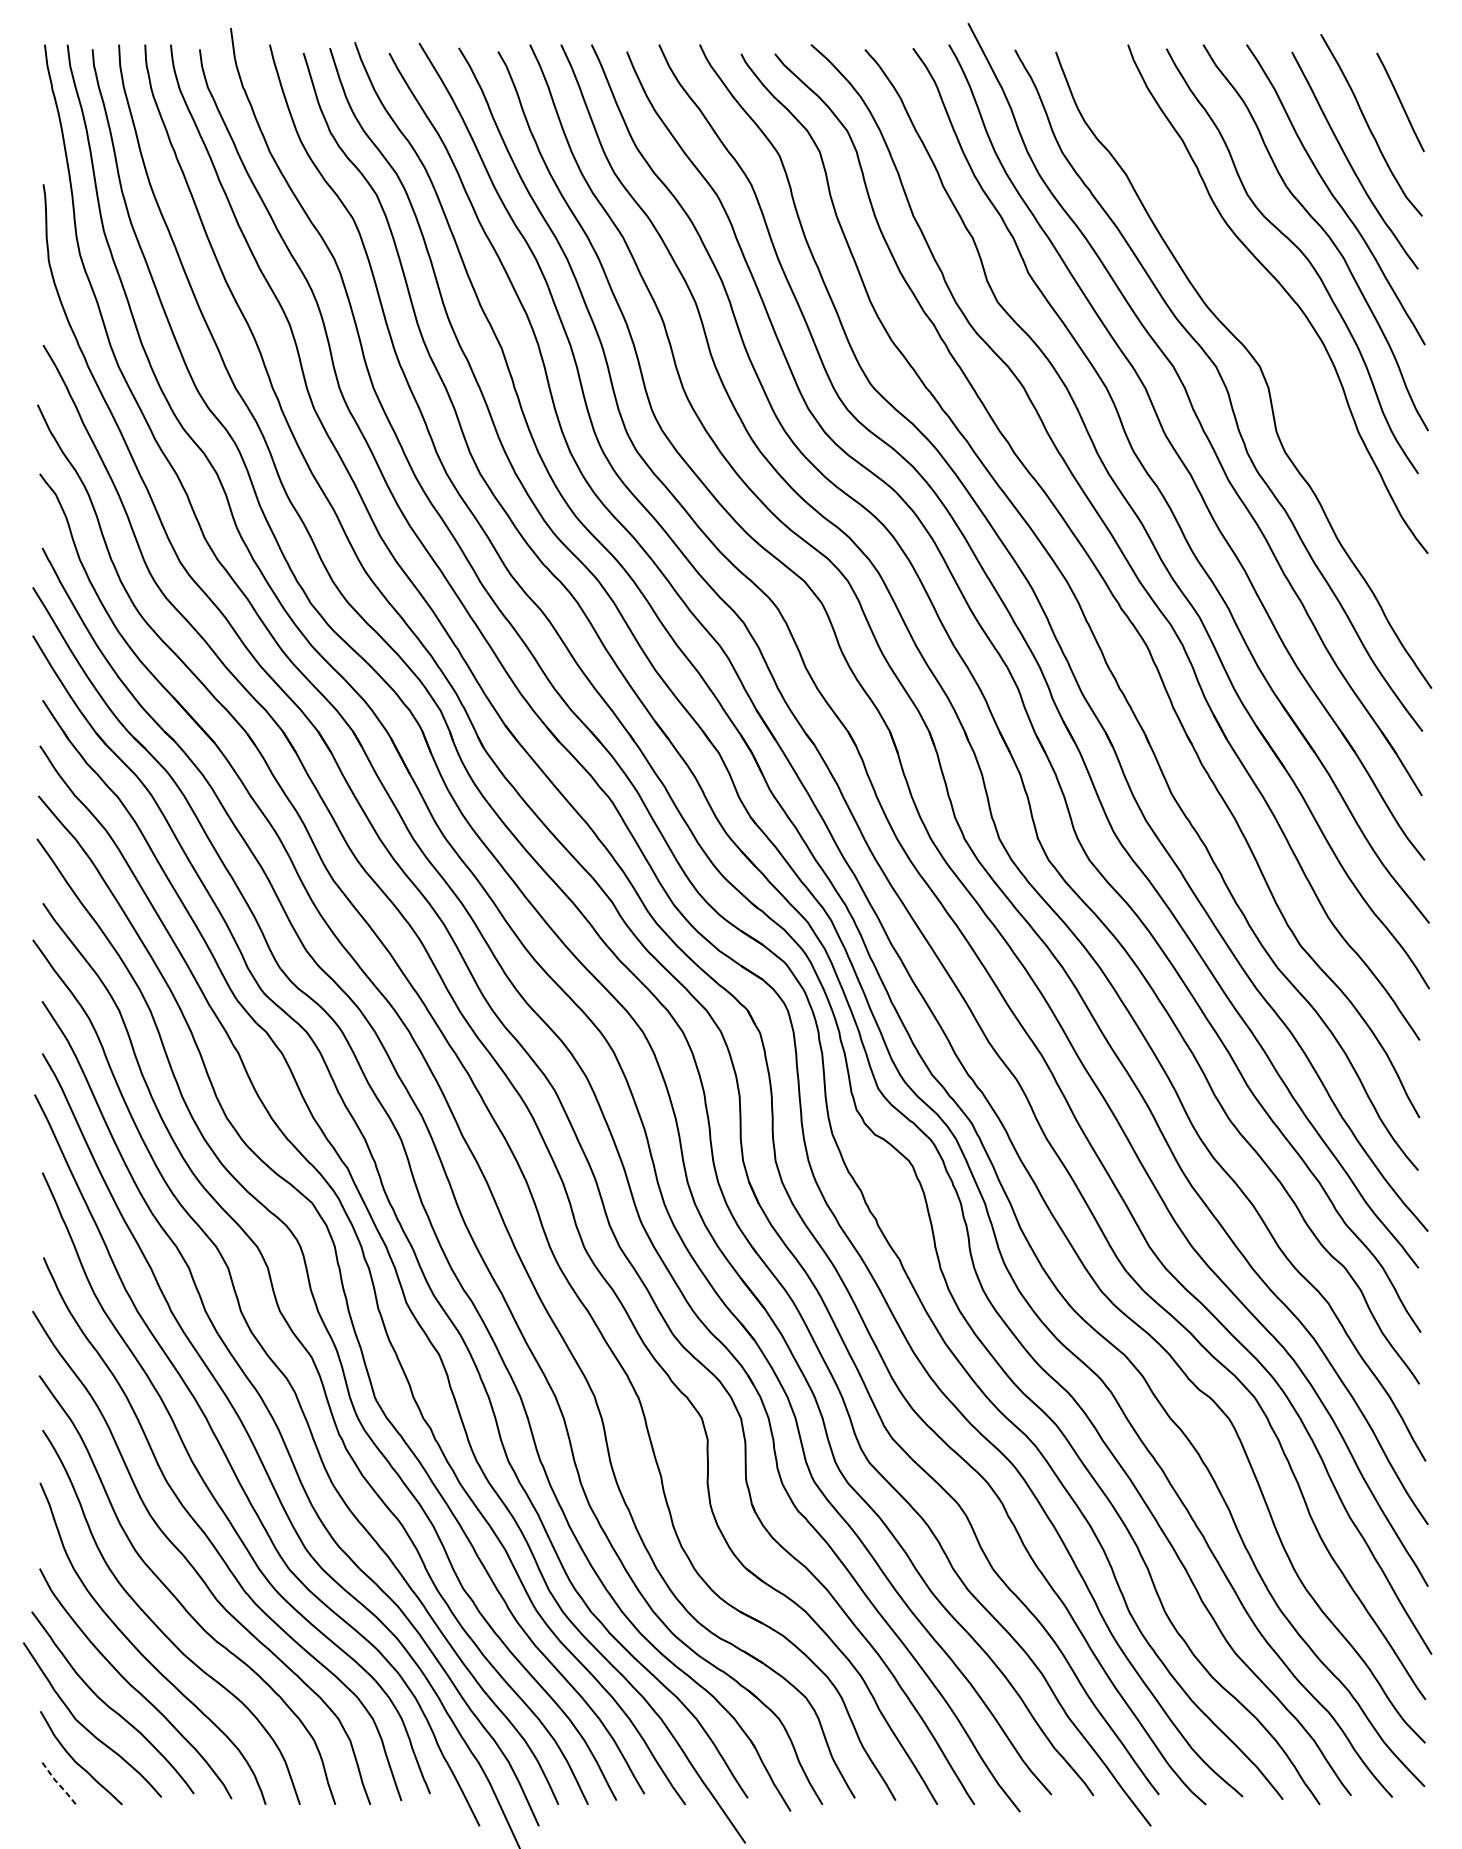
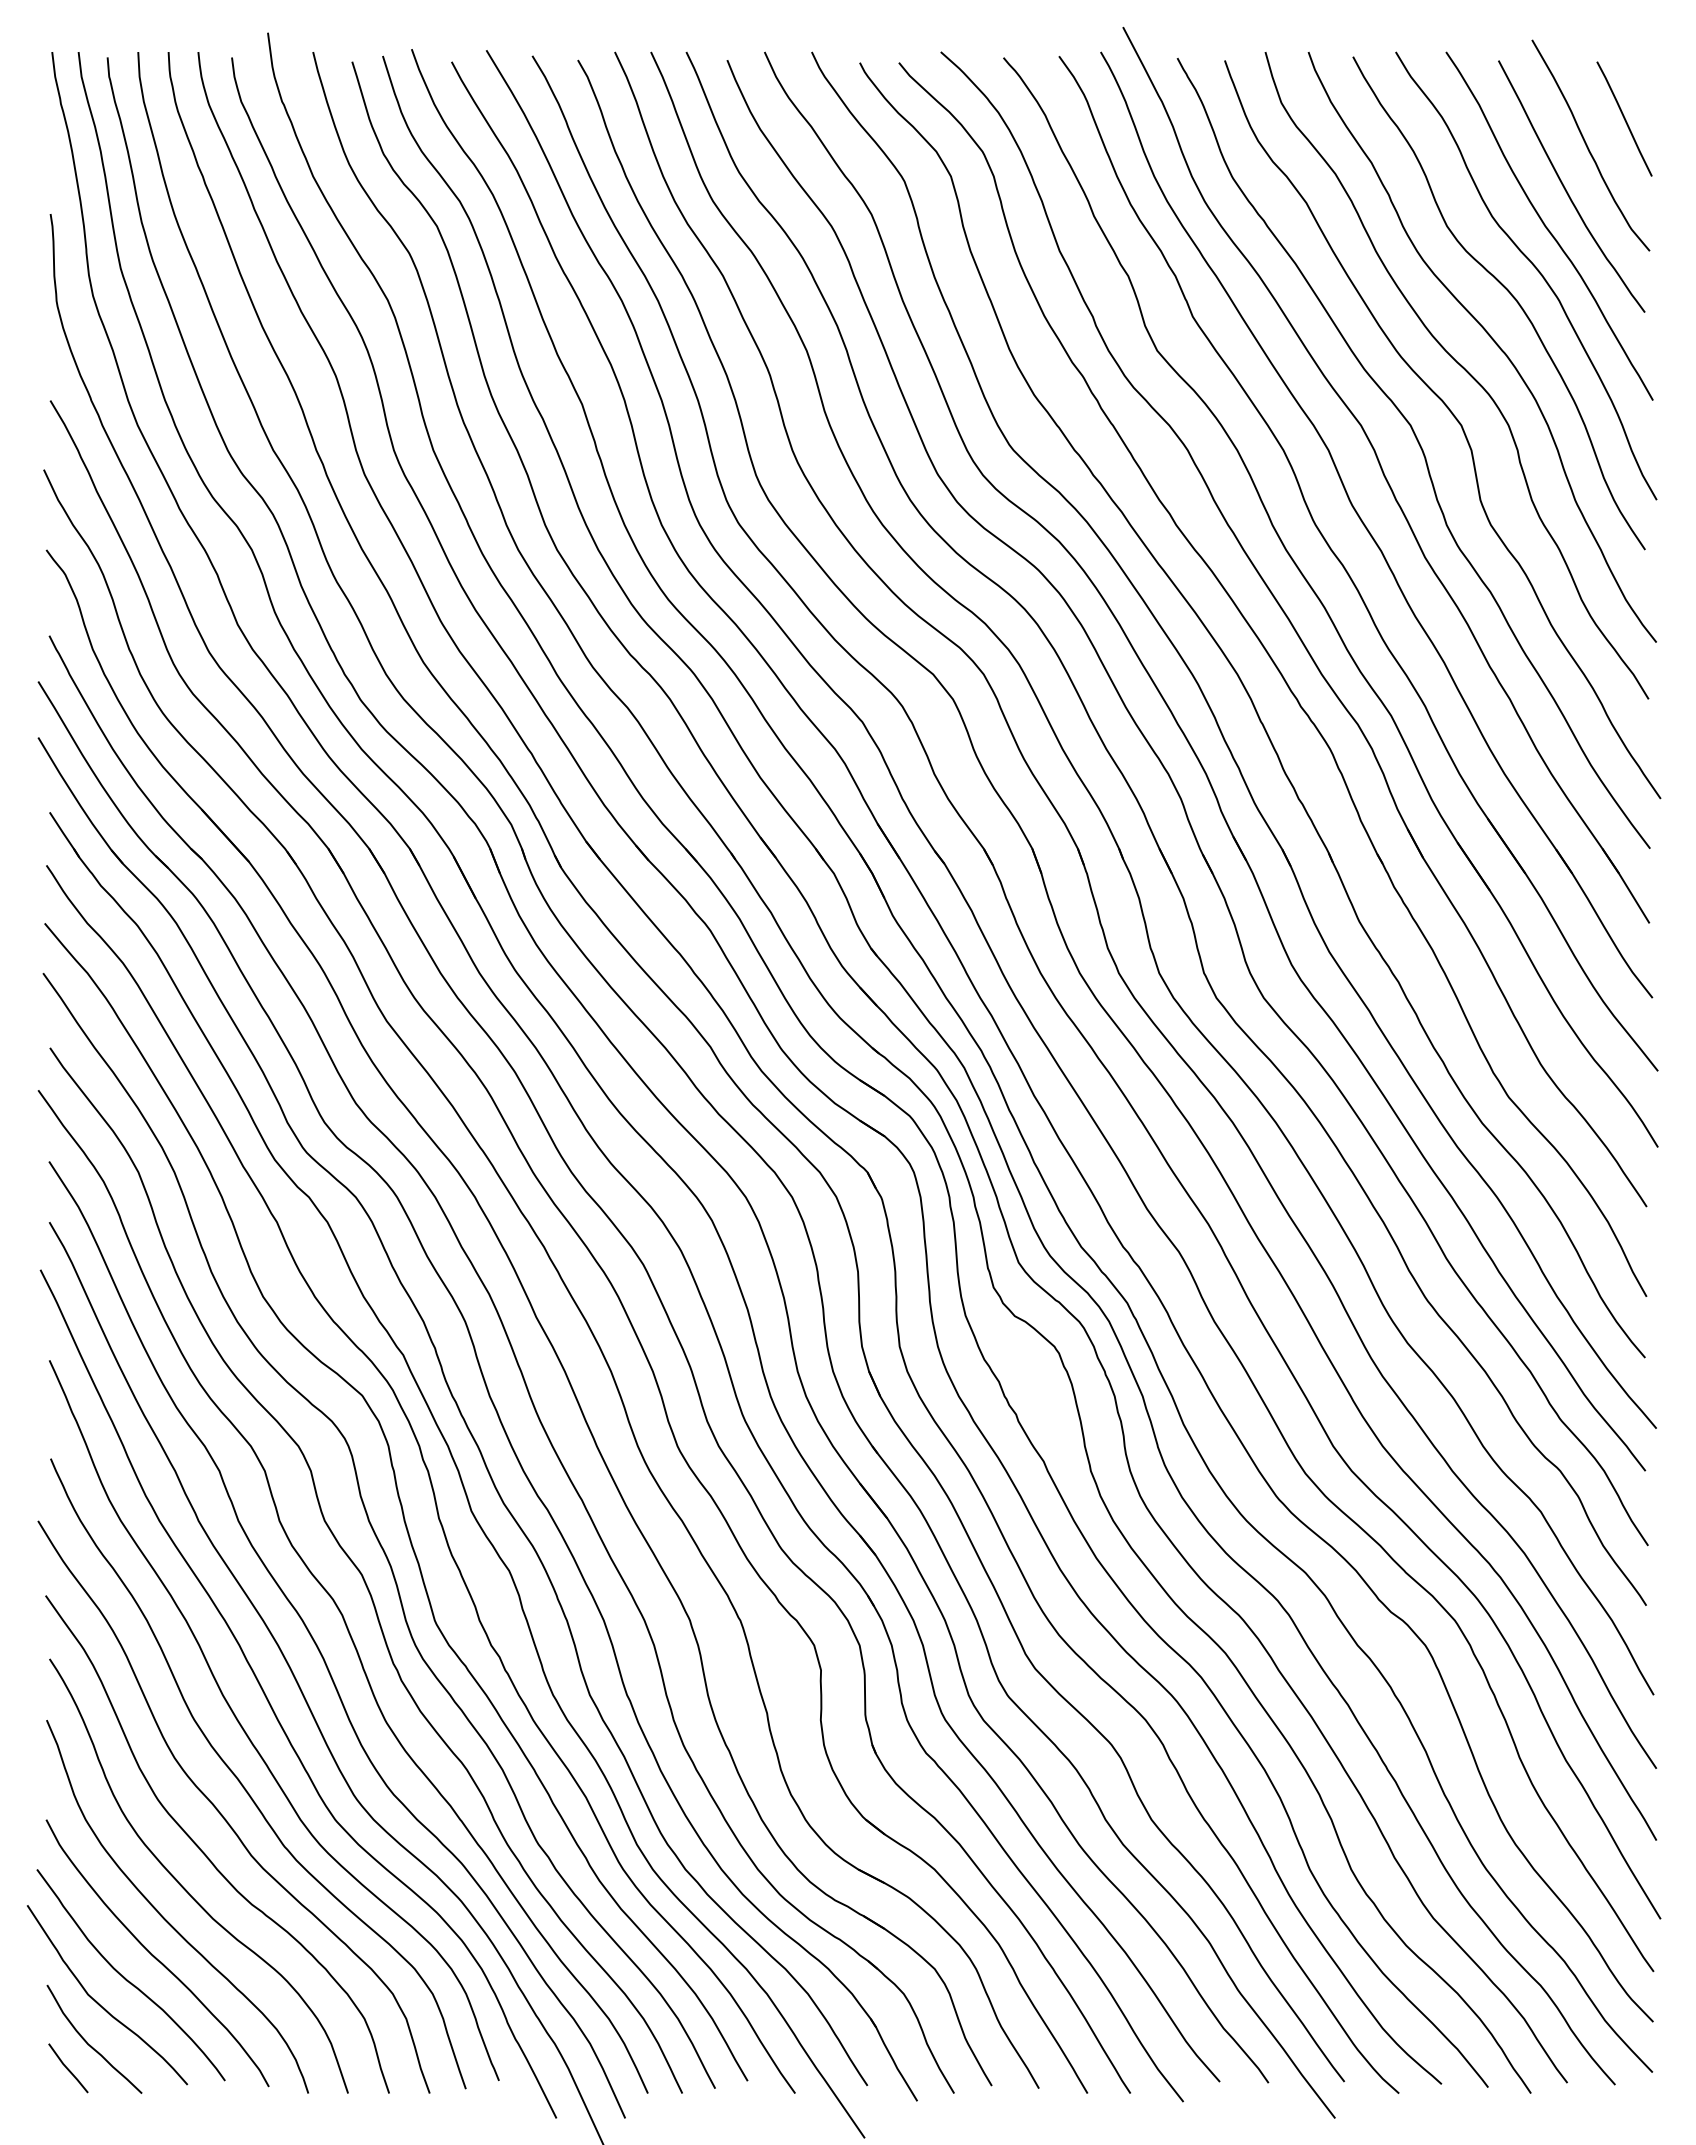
curve: (1260, 317) -> (1462, 368), added
line: (58, 1784) -> (67, 2069), dashed -> solid

